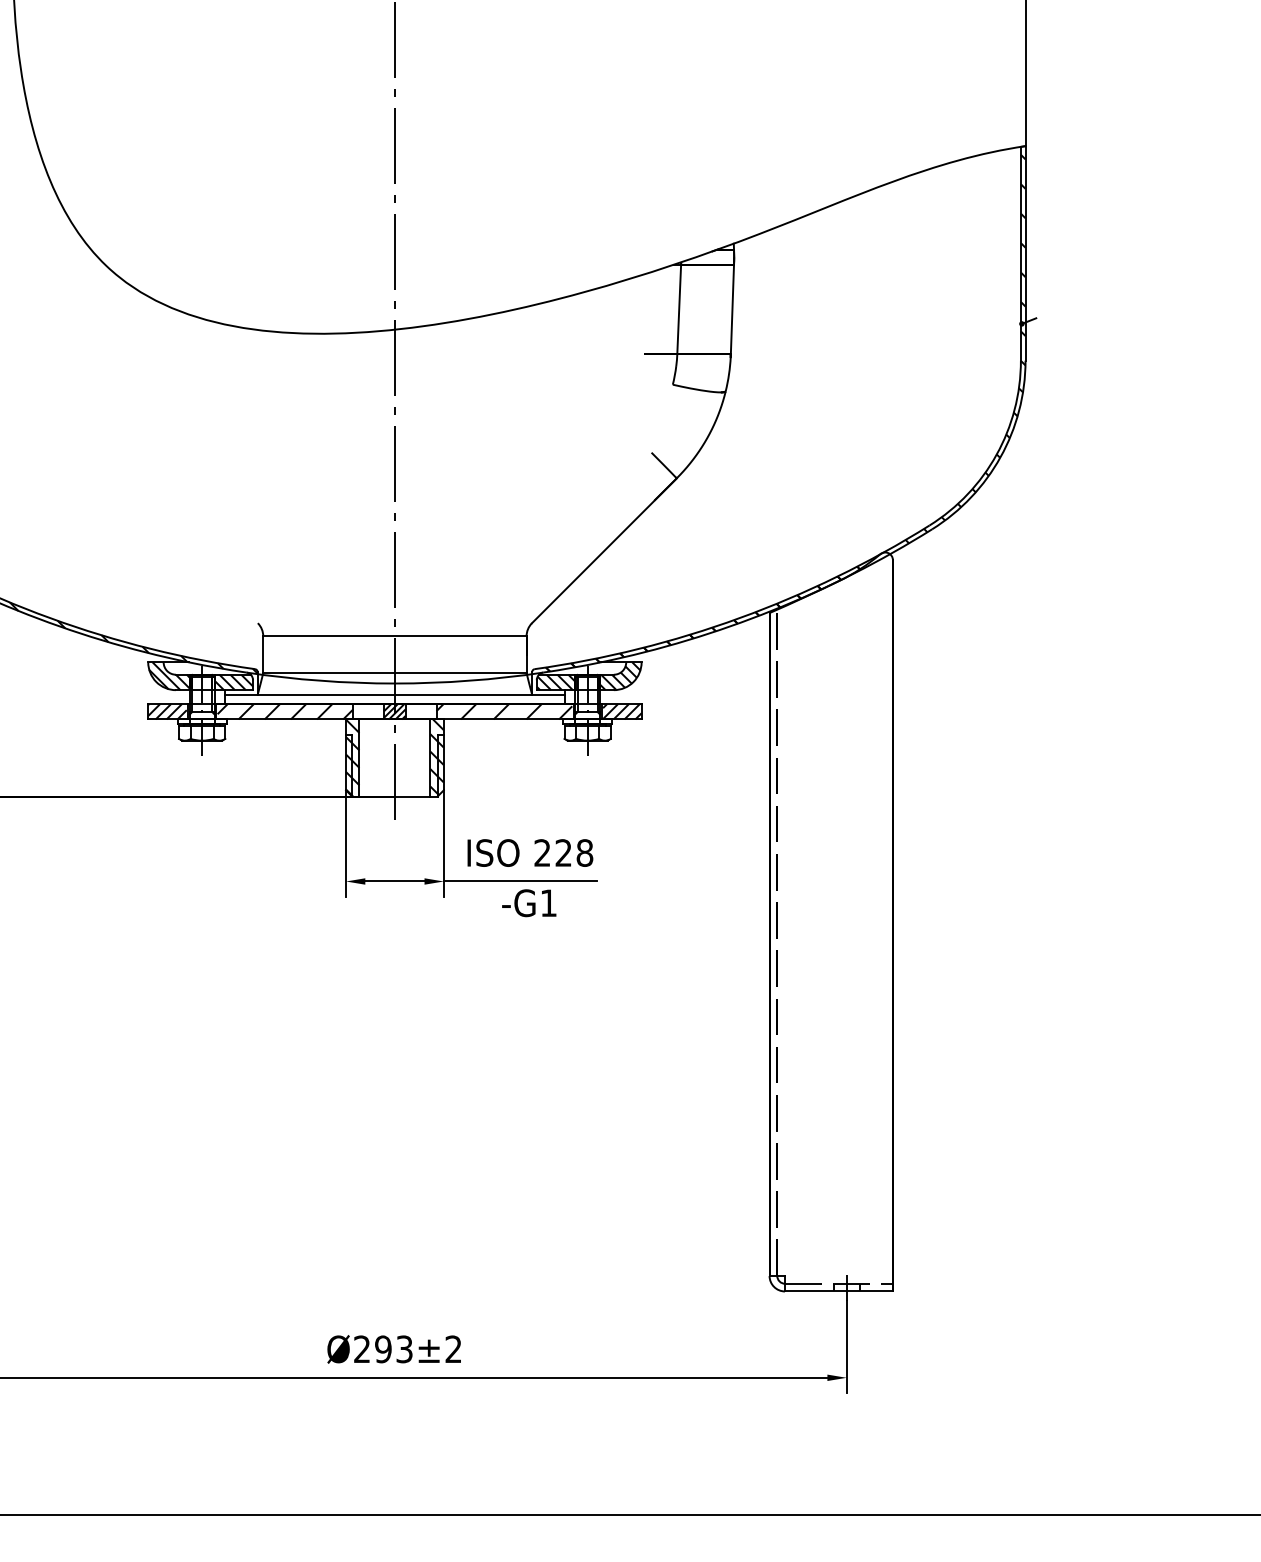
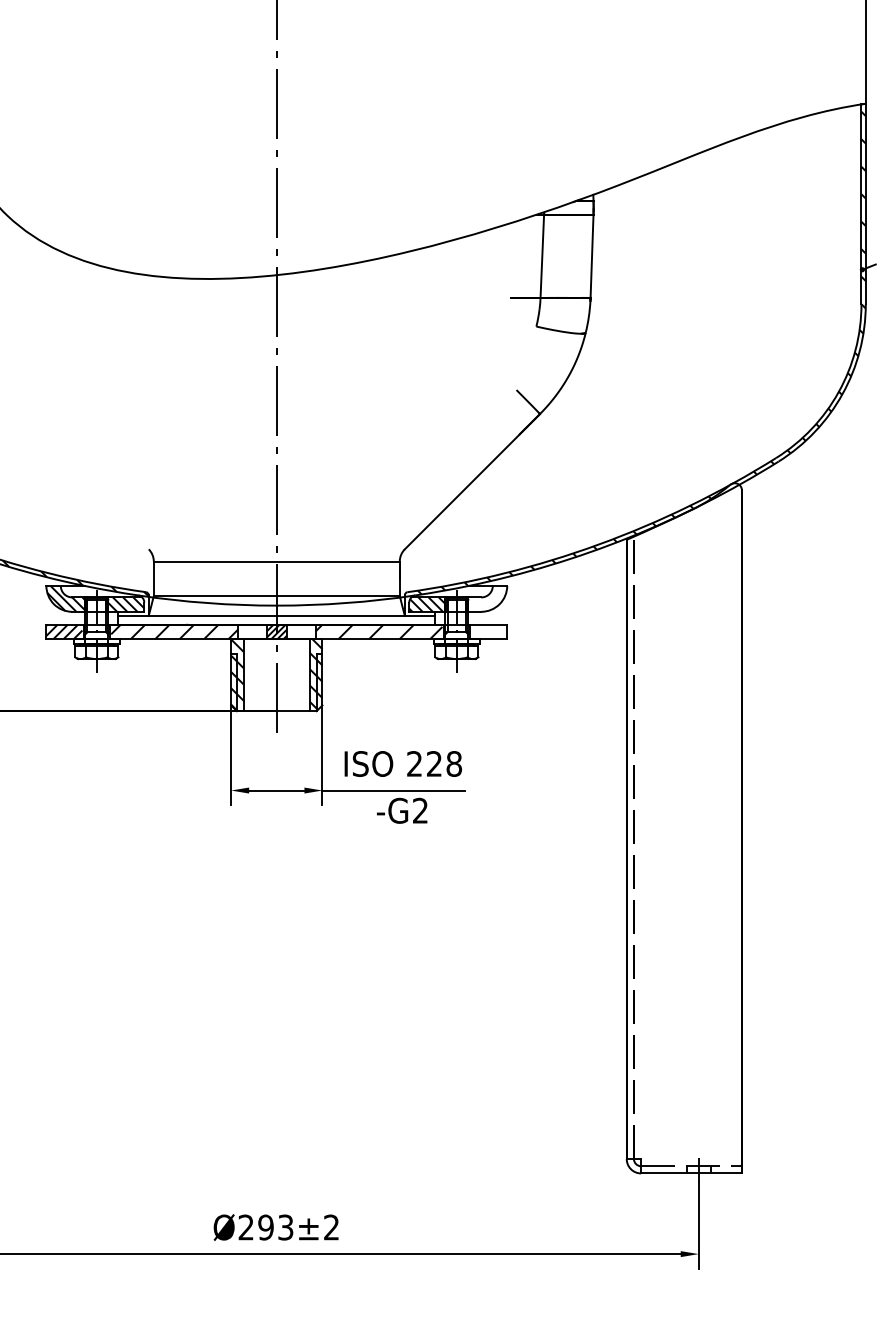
hatch: (710, 613) -> (571, 540), removed
hatch: (619, 676) -> (486, 599), removed
hatch: (622, 711) -> (489, 631), removed
text: (548, 902) -> (420, 810), -G1 -> -G2

